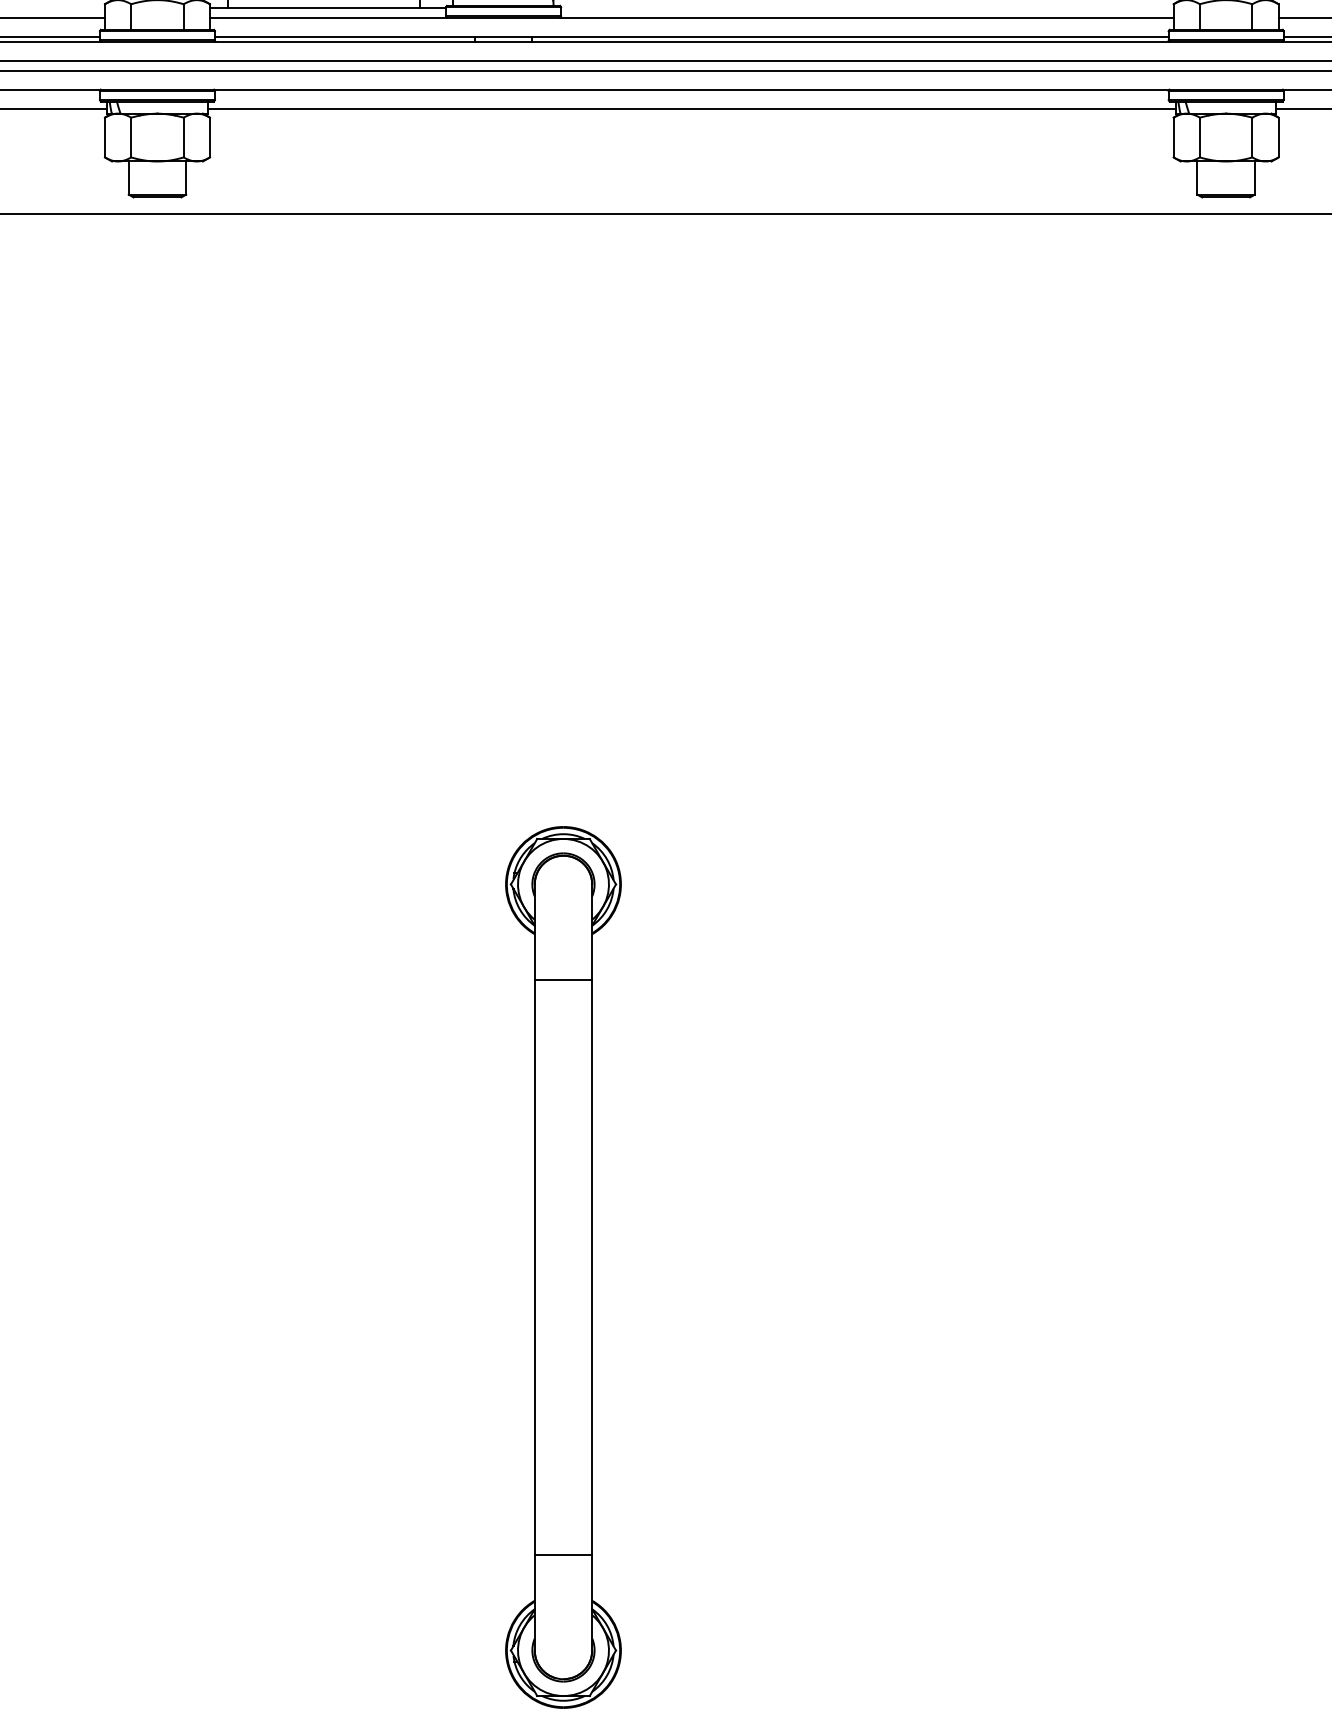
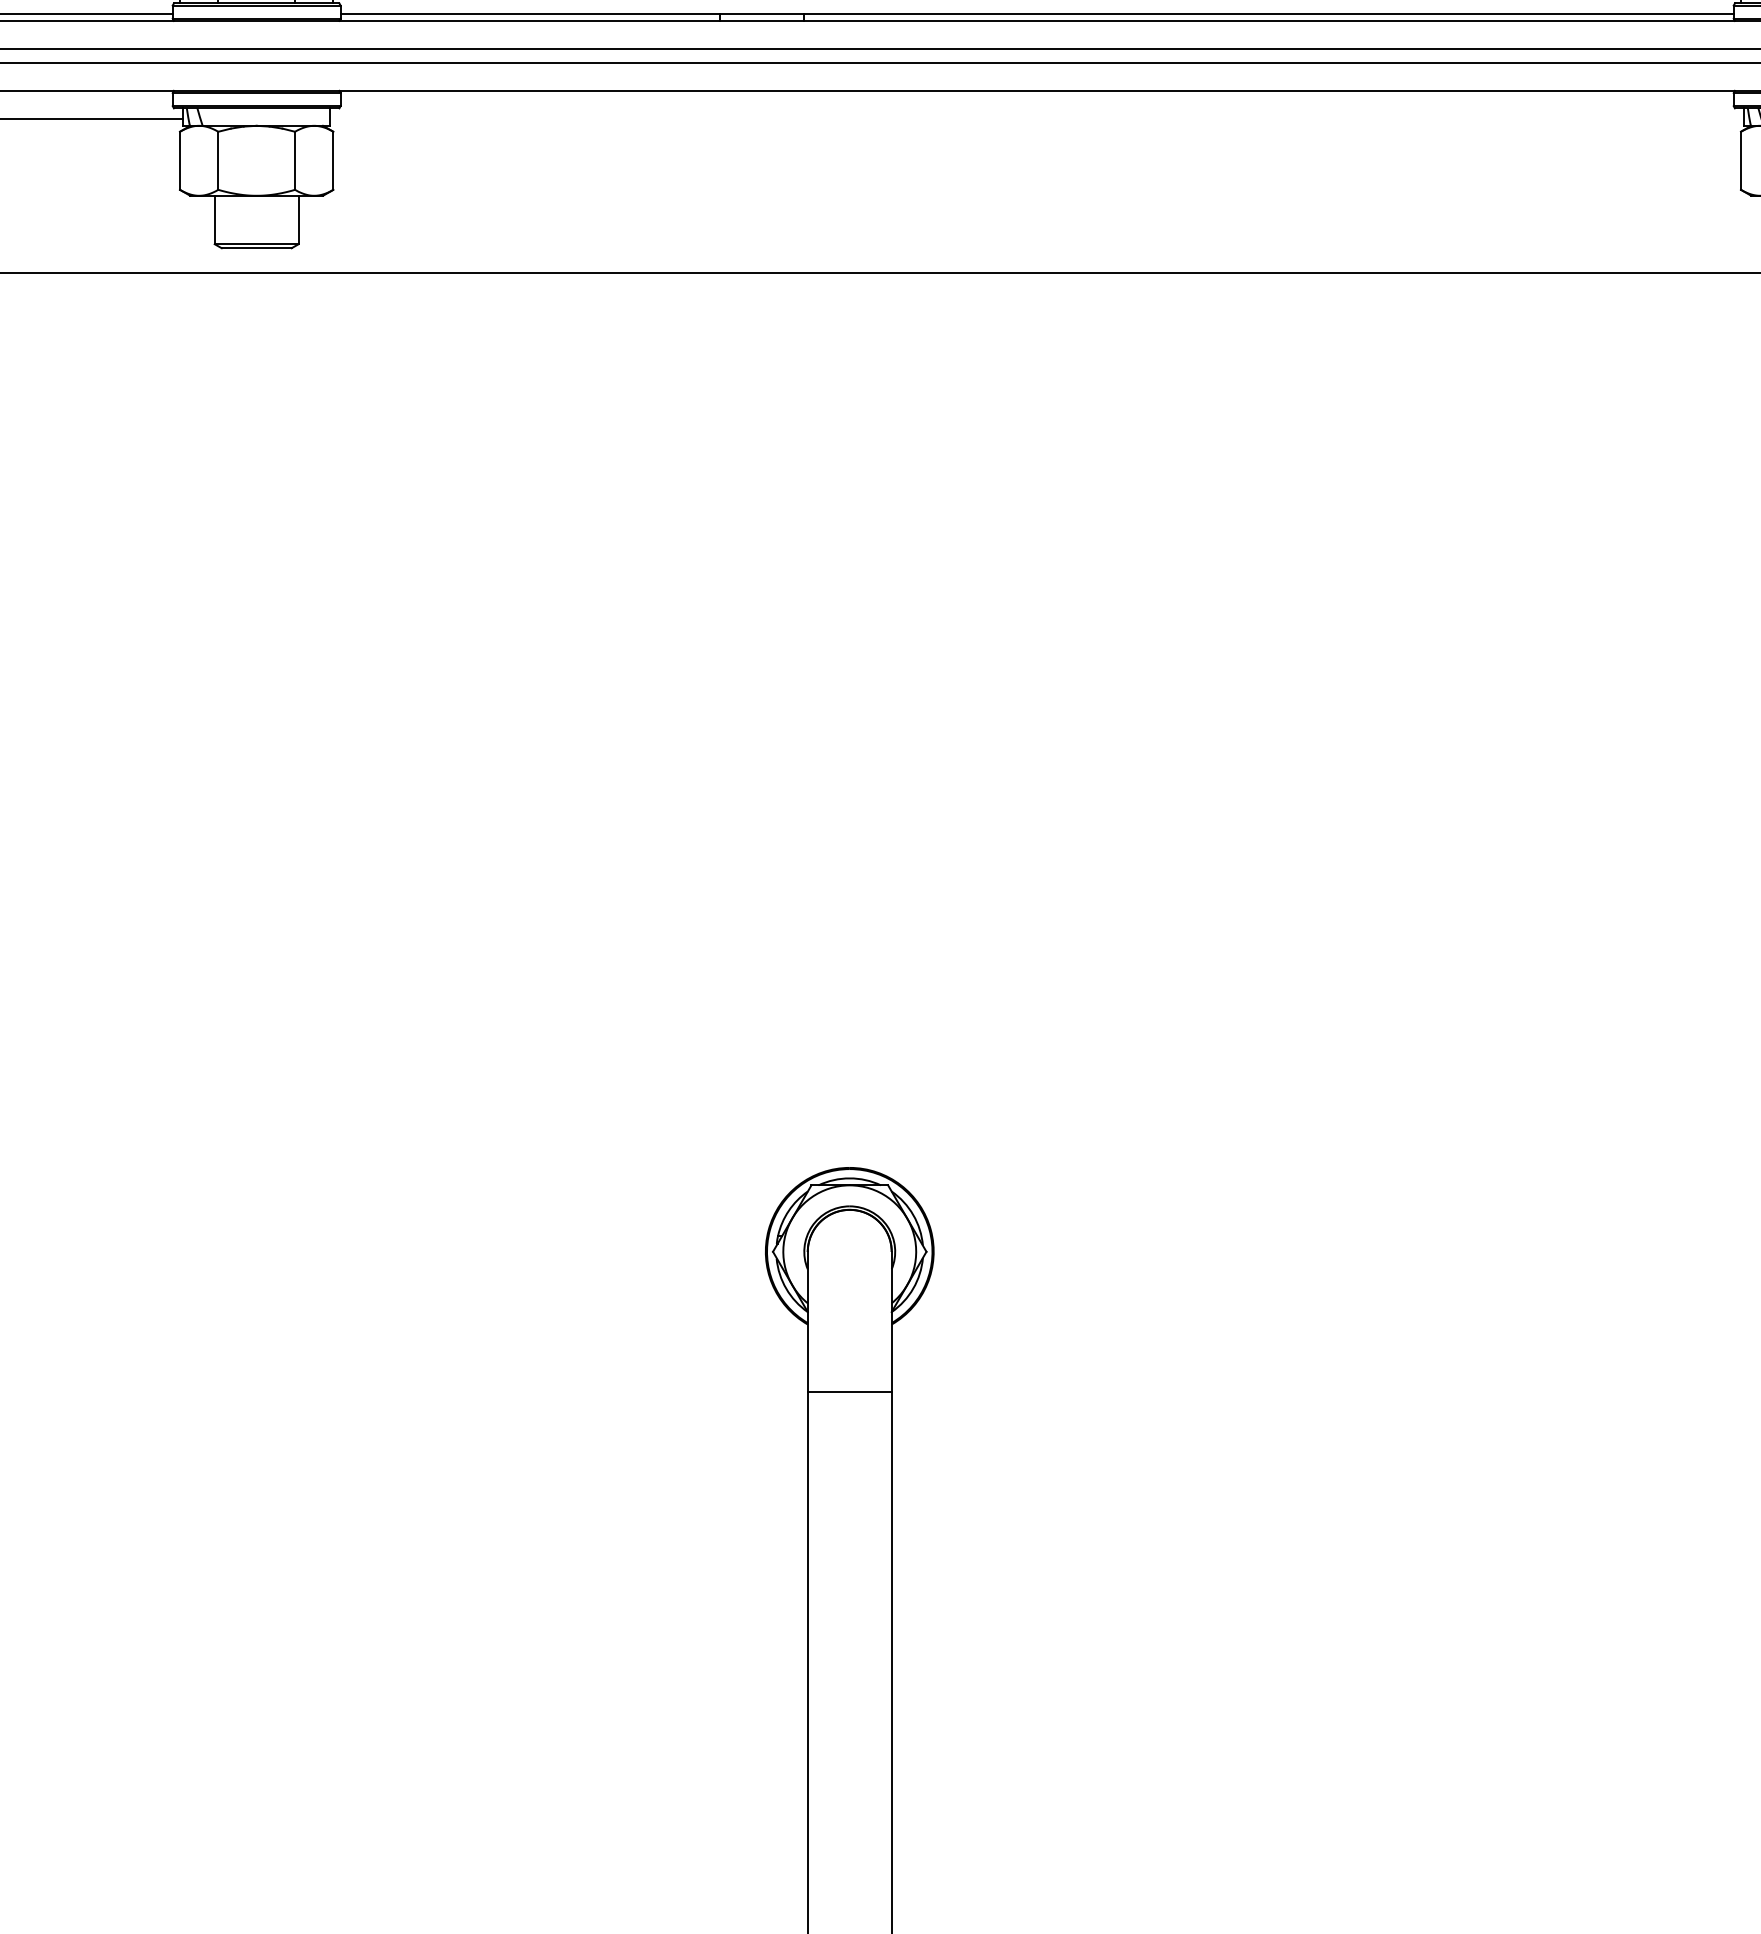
line: (691, 108) -> (1036, 118), removed

